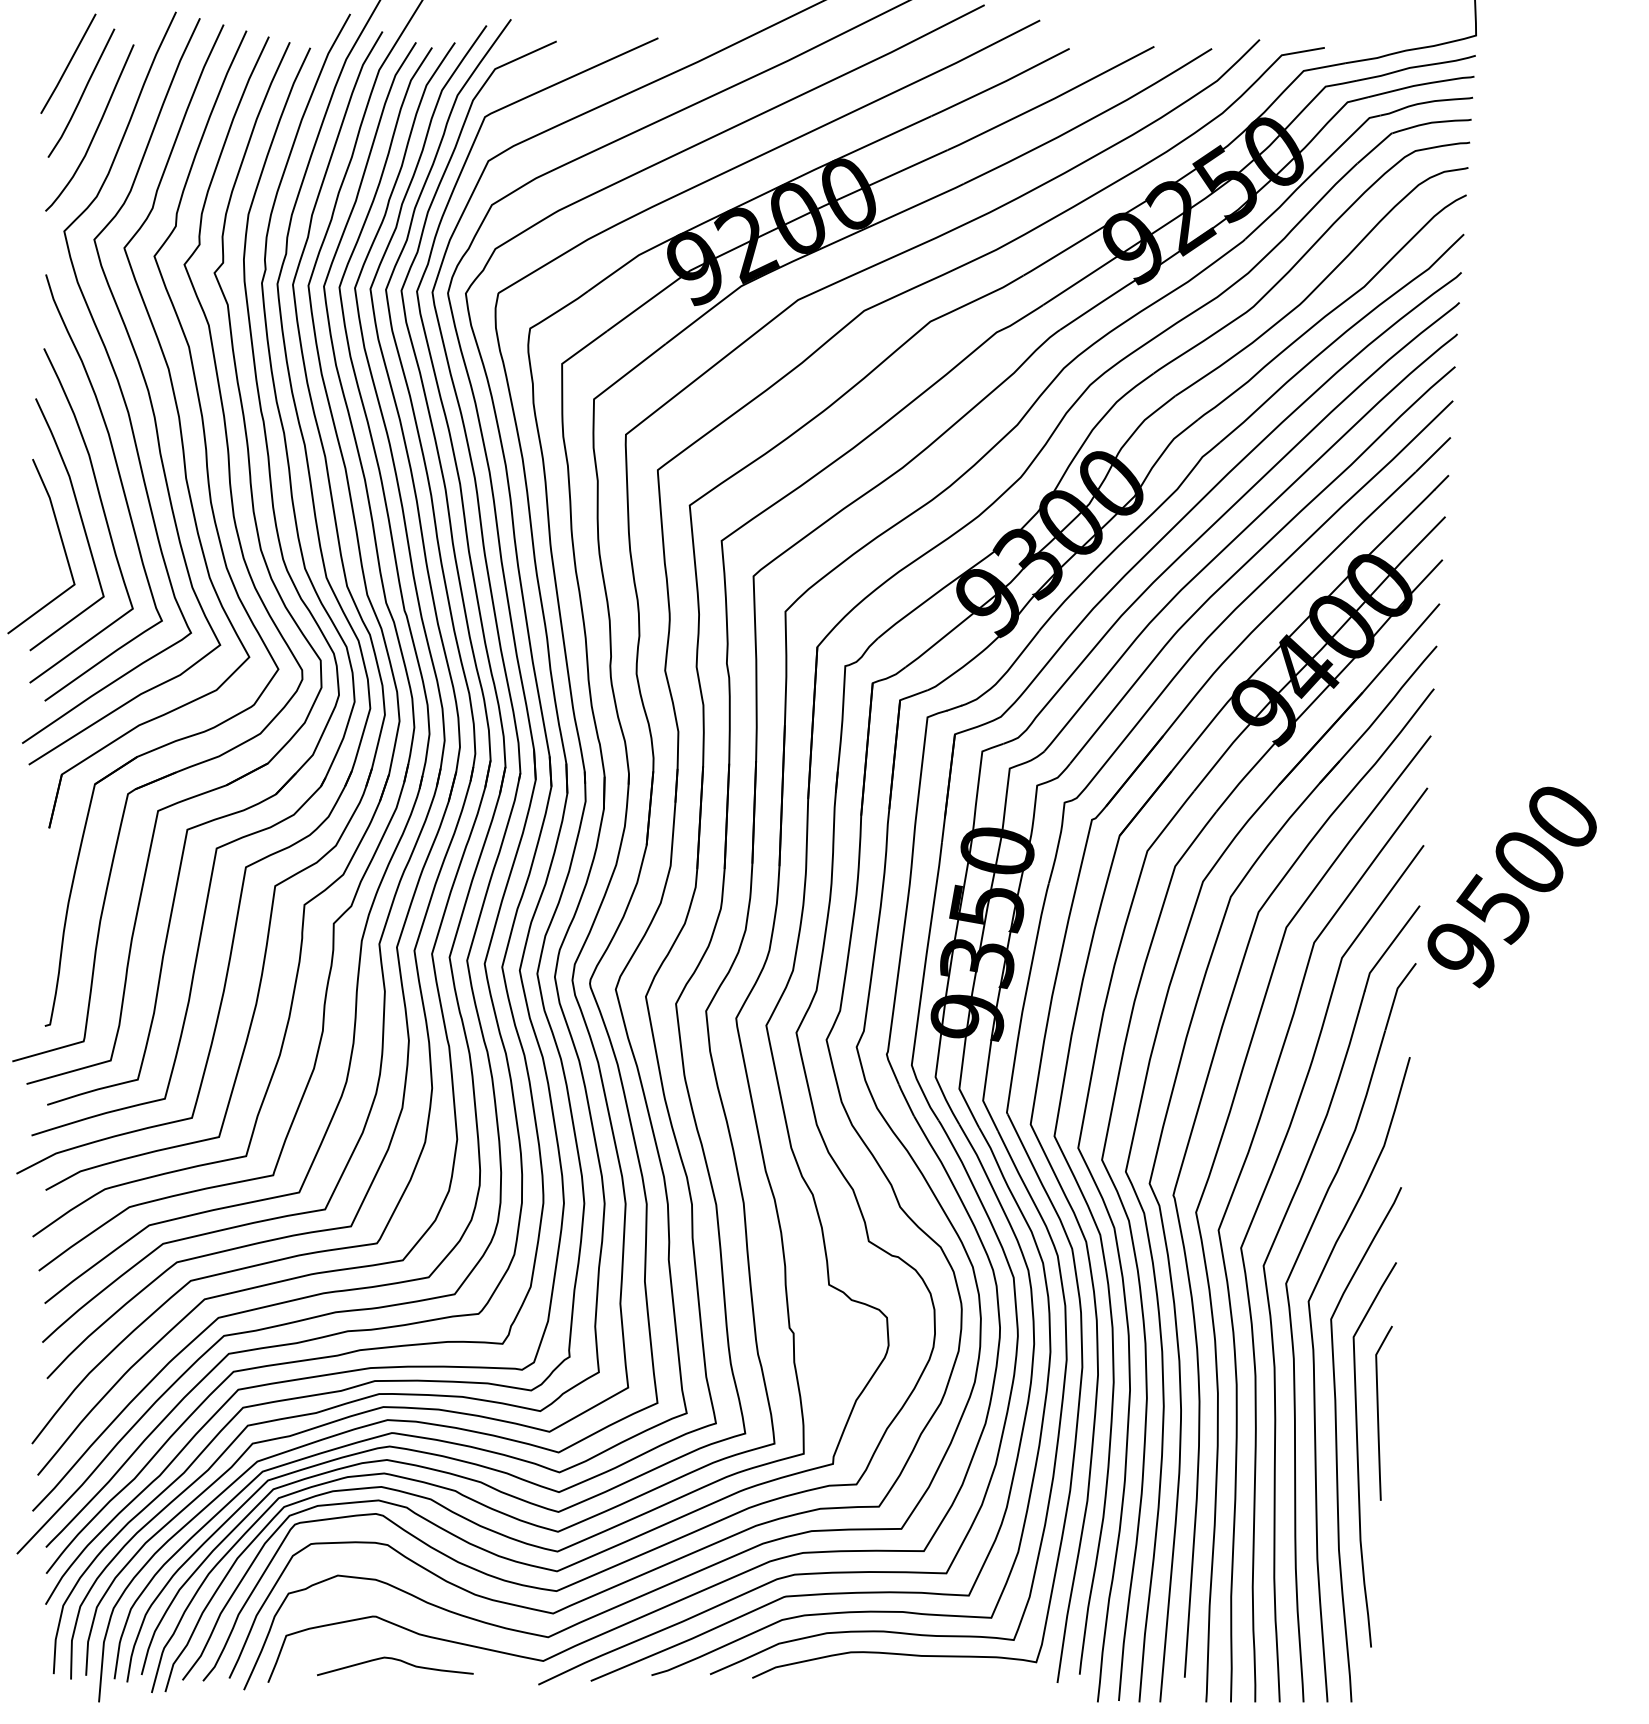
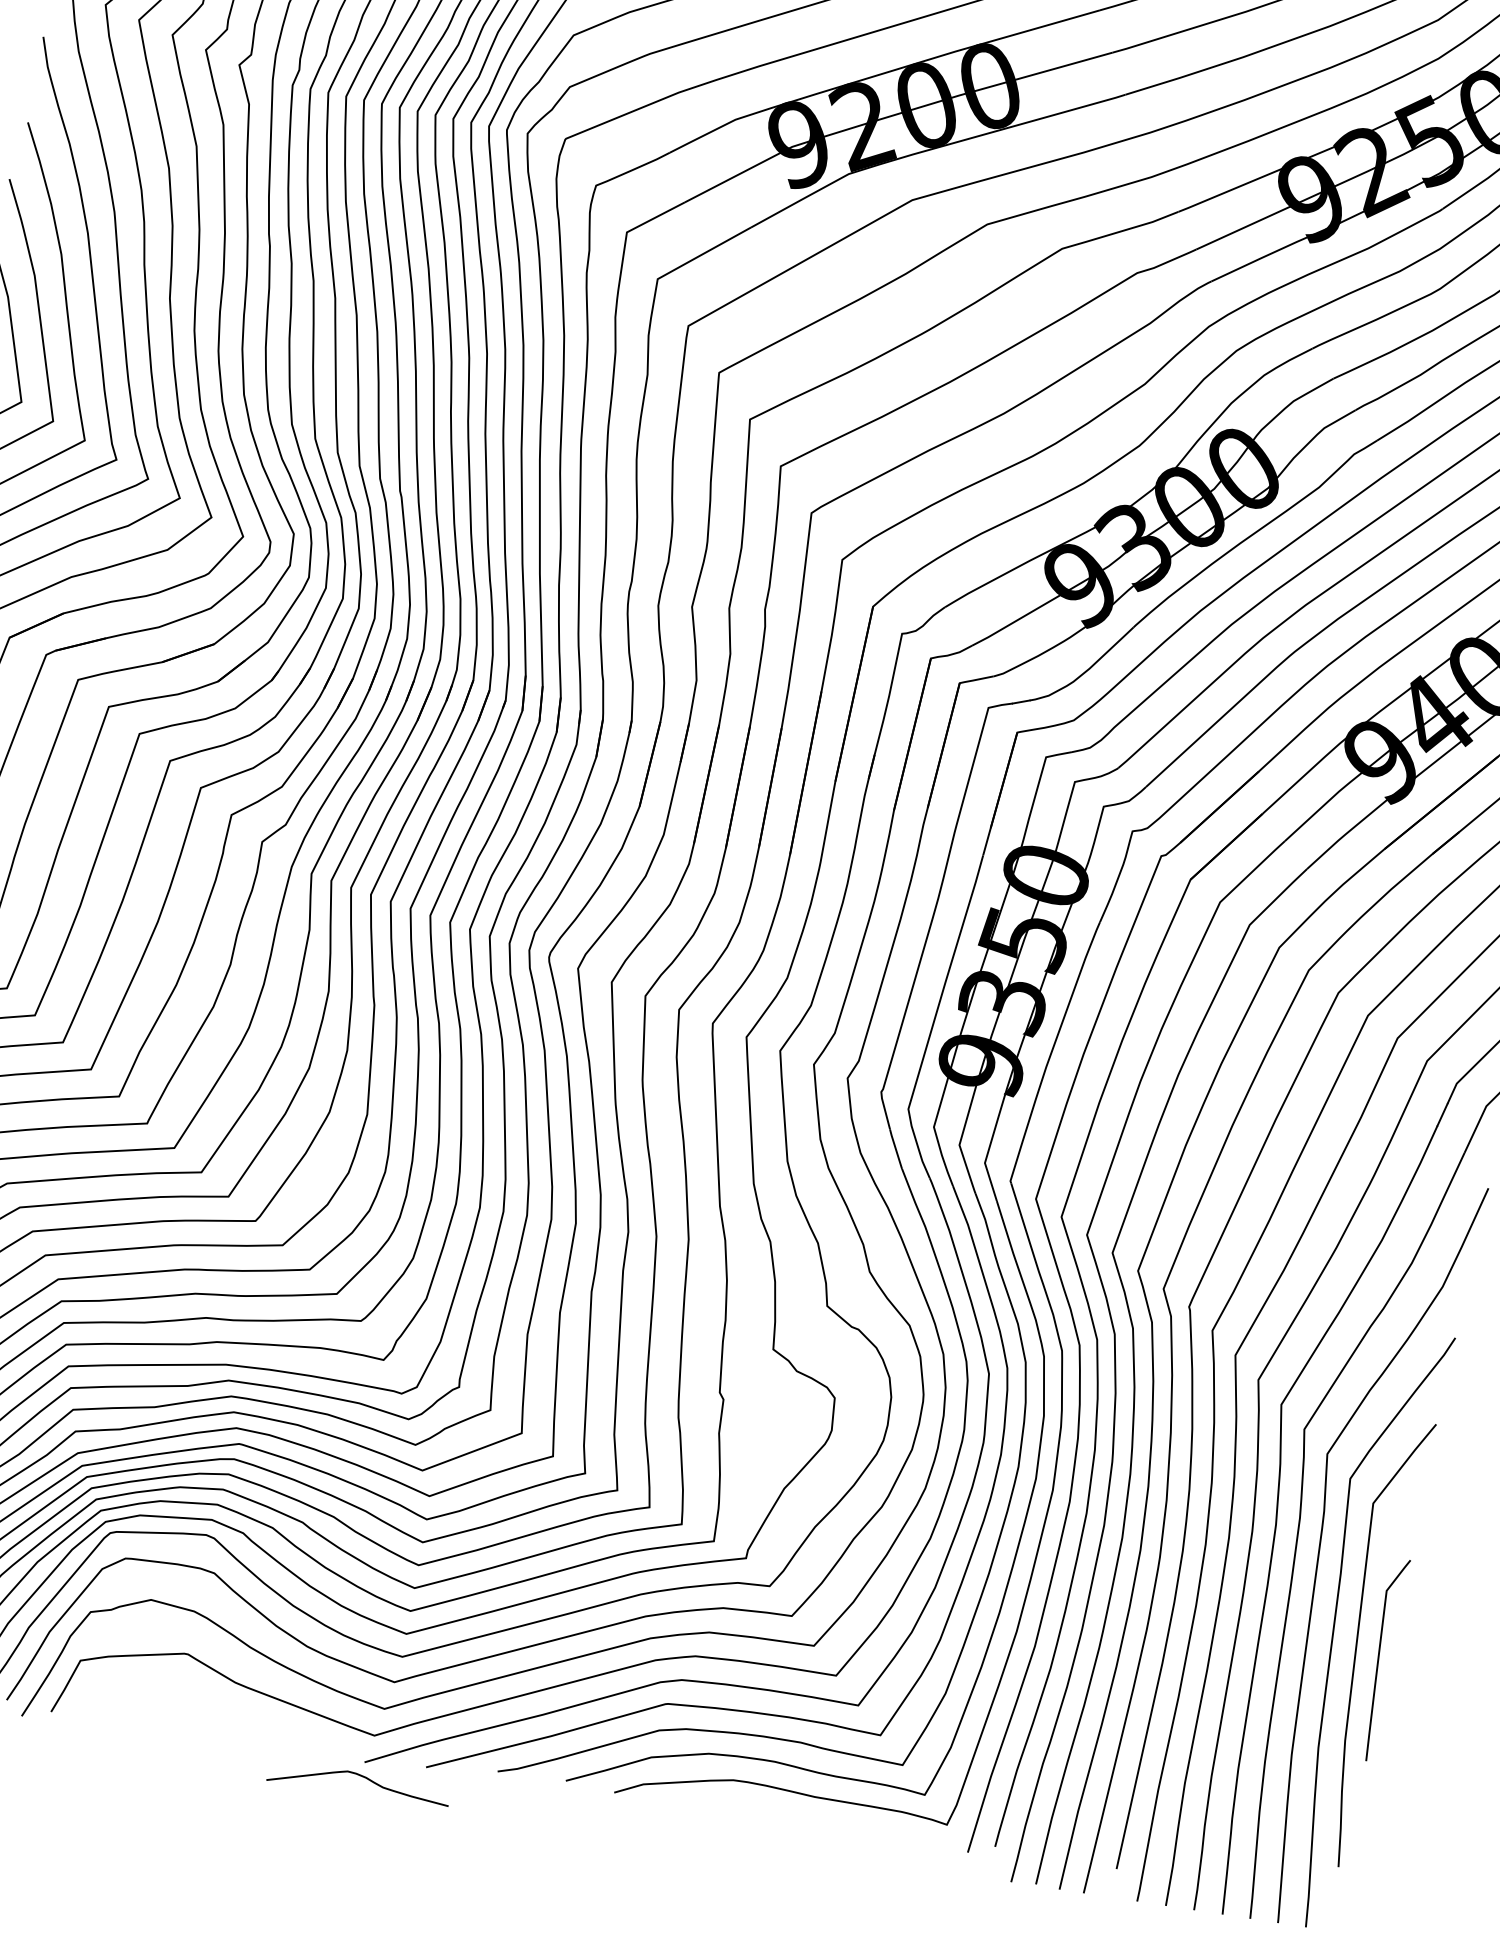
curve: (1378, 1412) -> (1379, 1658), moved
curve: (395, 1660) -> (360, 1776), moved

